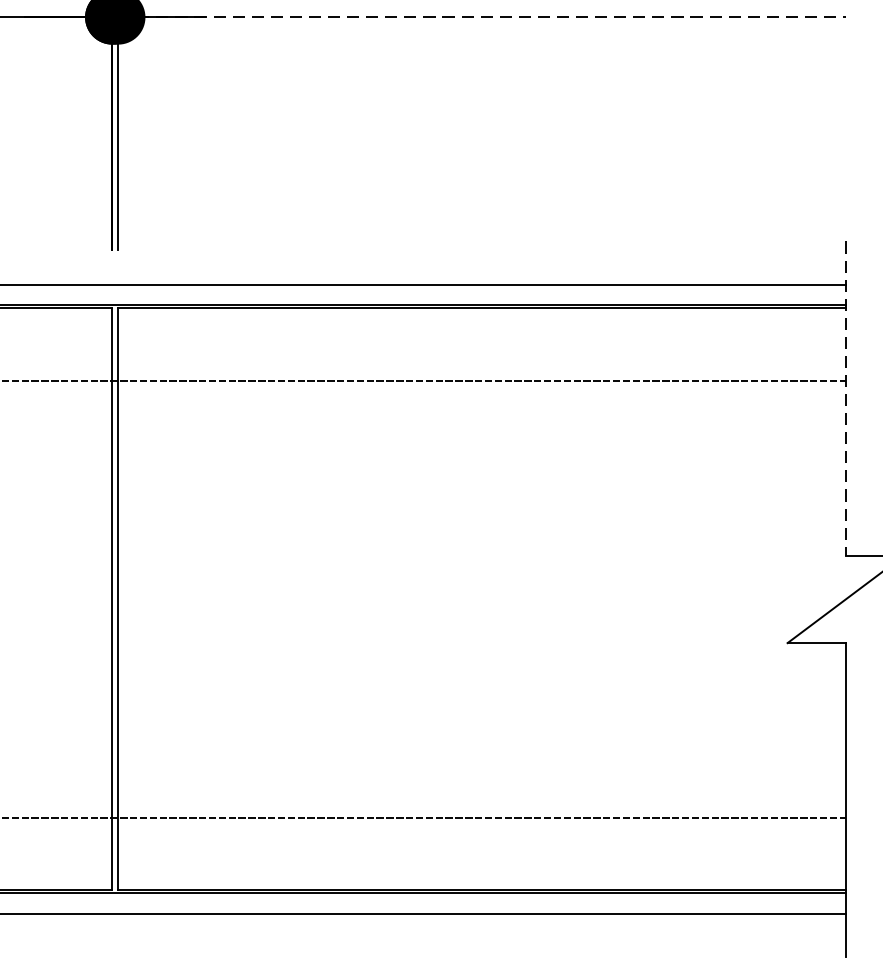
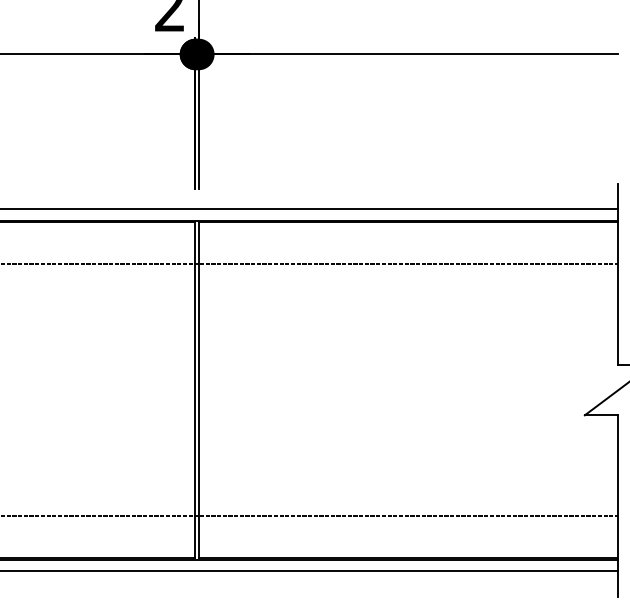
line: (481, 17) -> (408, 54), dashed -> solid
line: (845, 398) -> (618, 274), dashed -> solid

